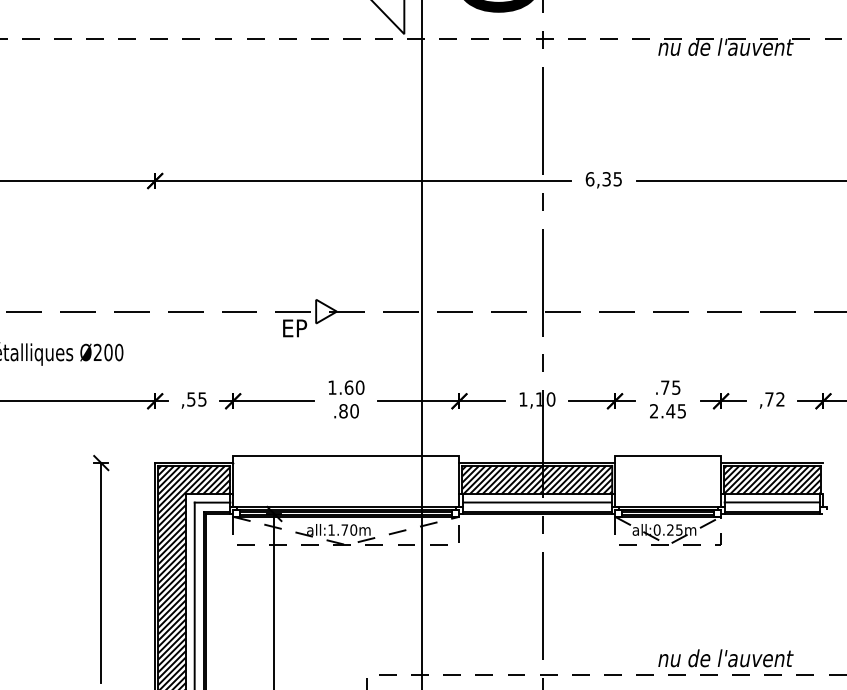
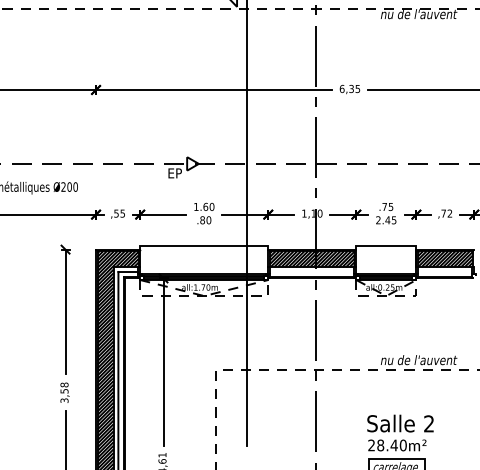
line: (537, 501) -> (312, 271), removed
line: (772, 501) -> (445, 271), removed

